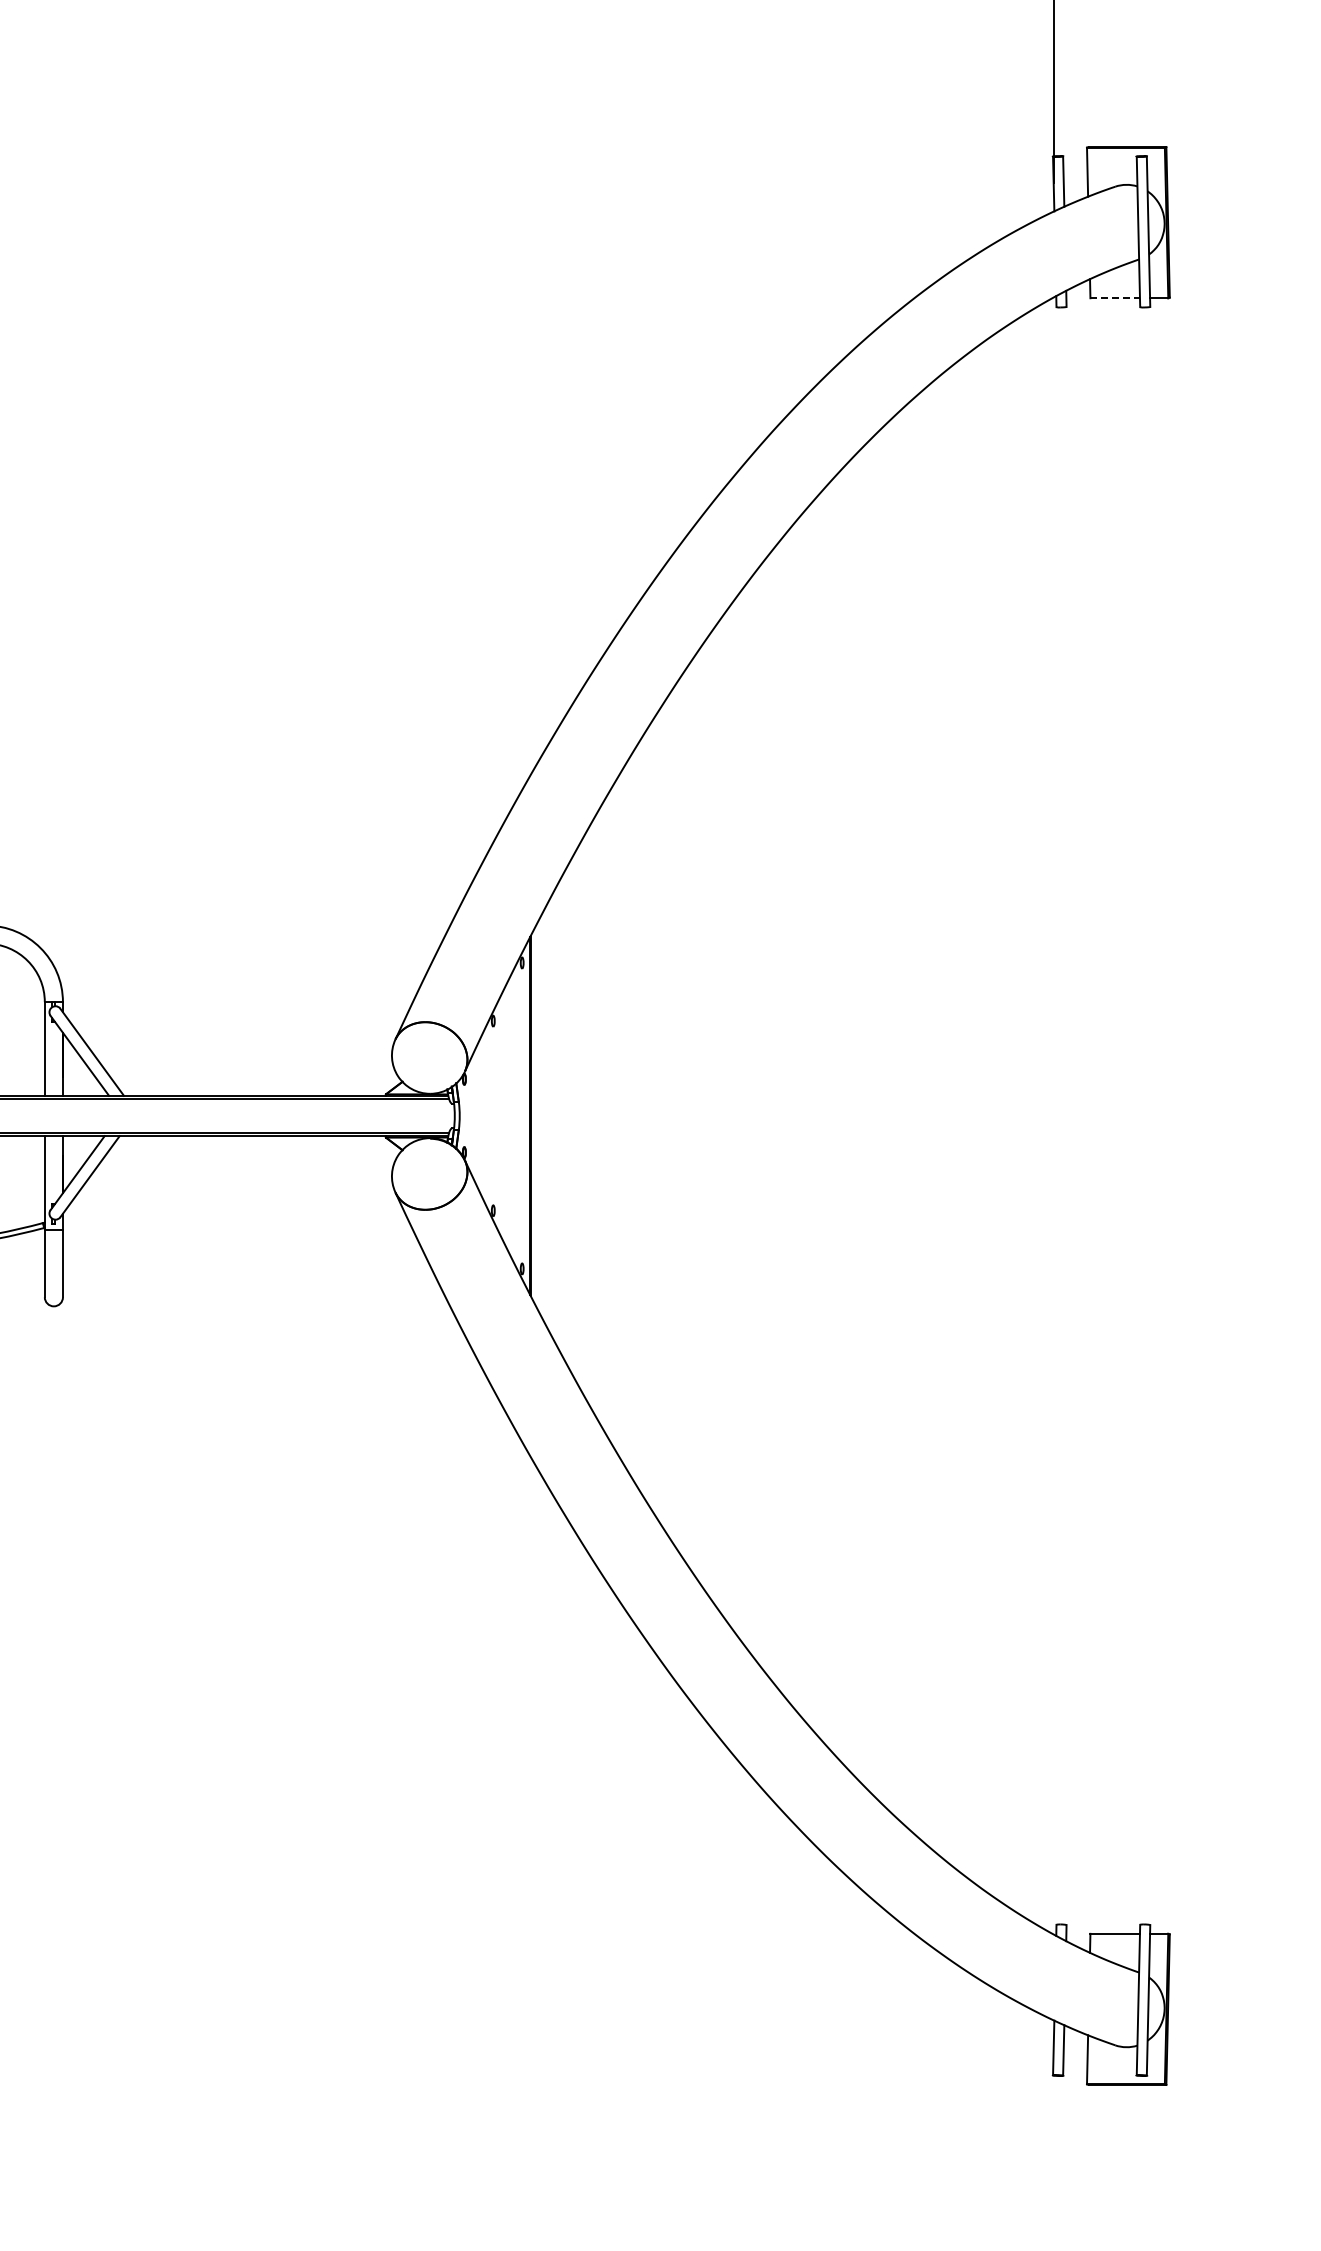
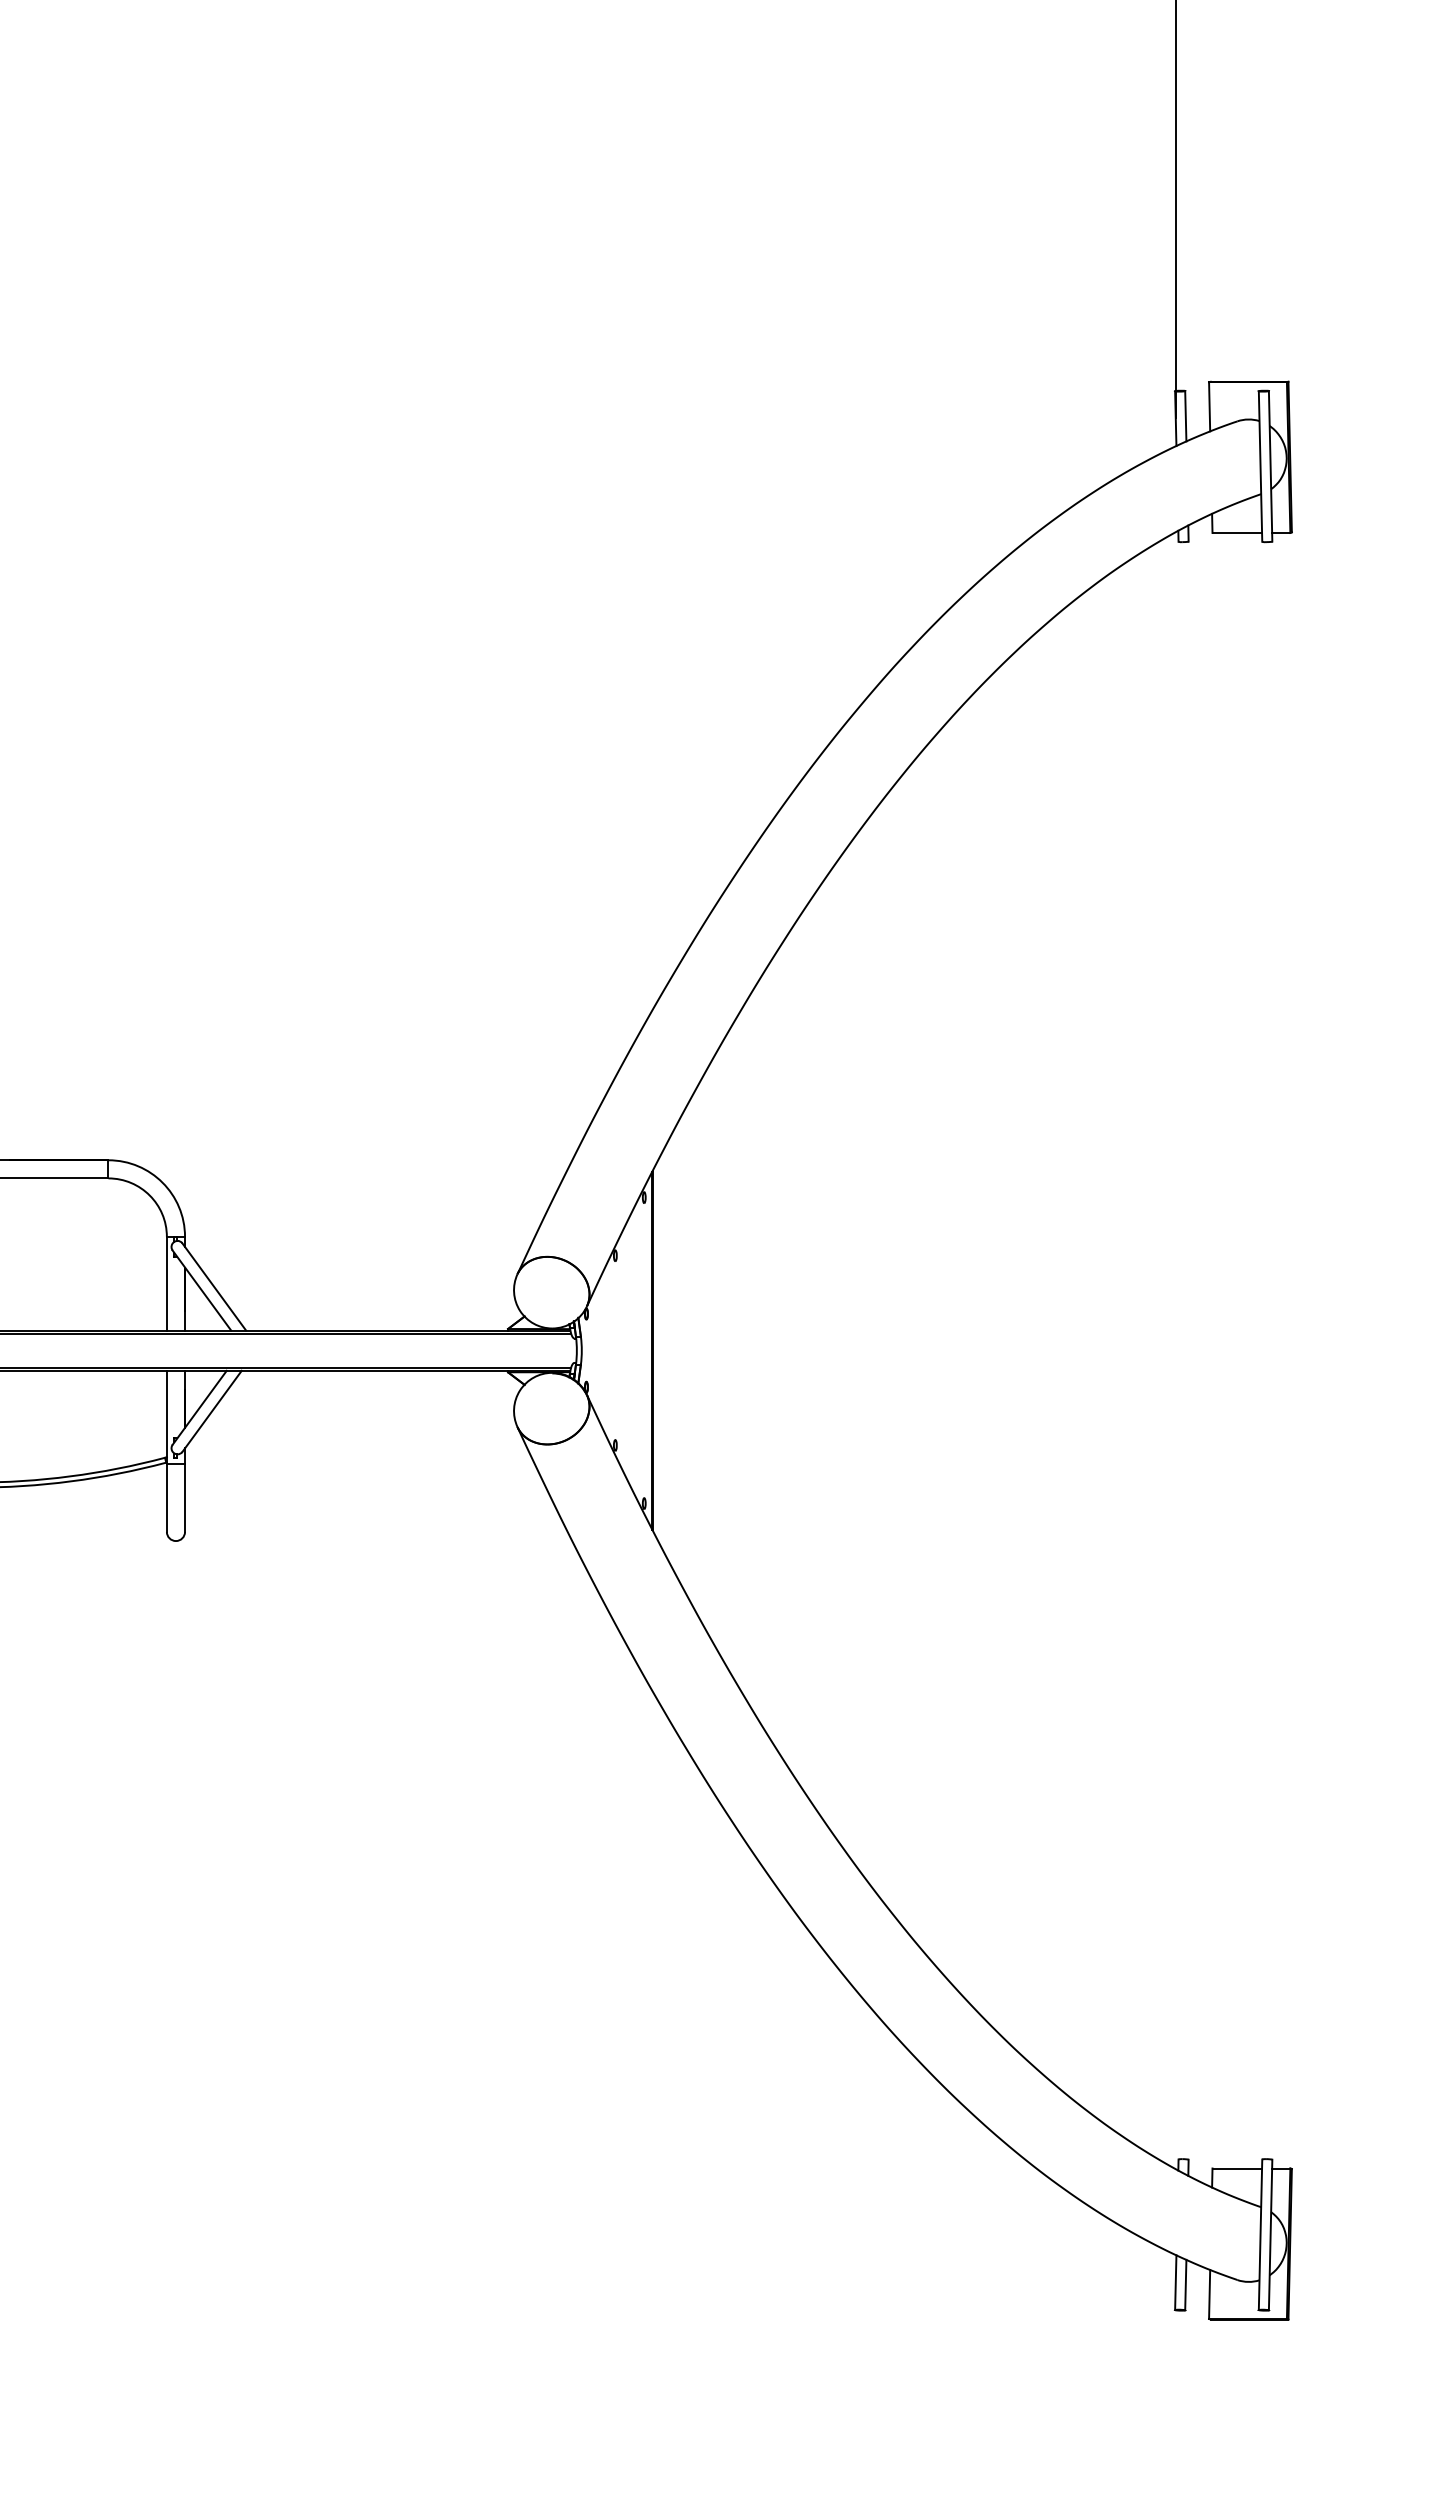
line: (1115, 297) -> (1237, 532), dashed -> solid

